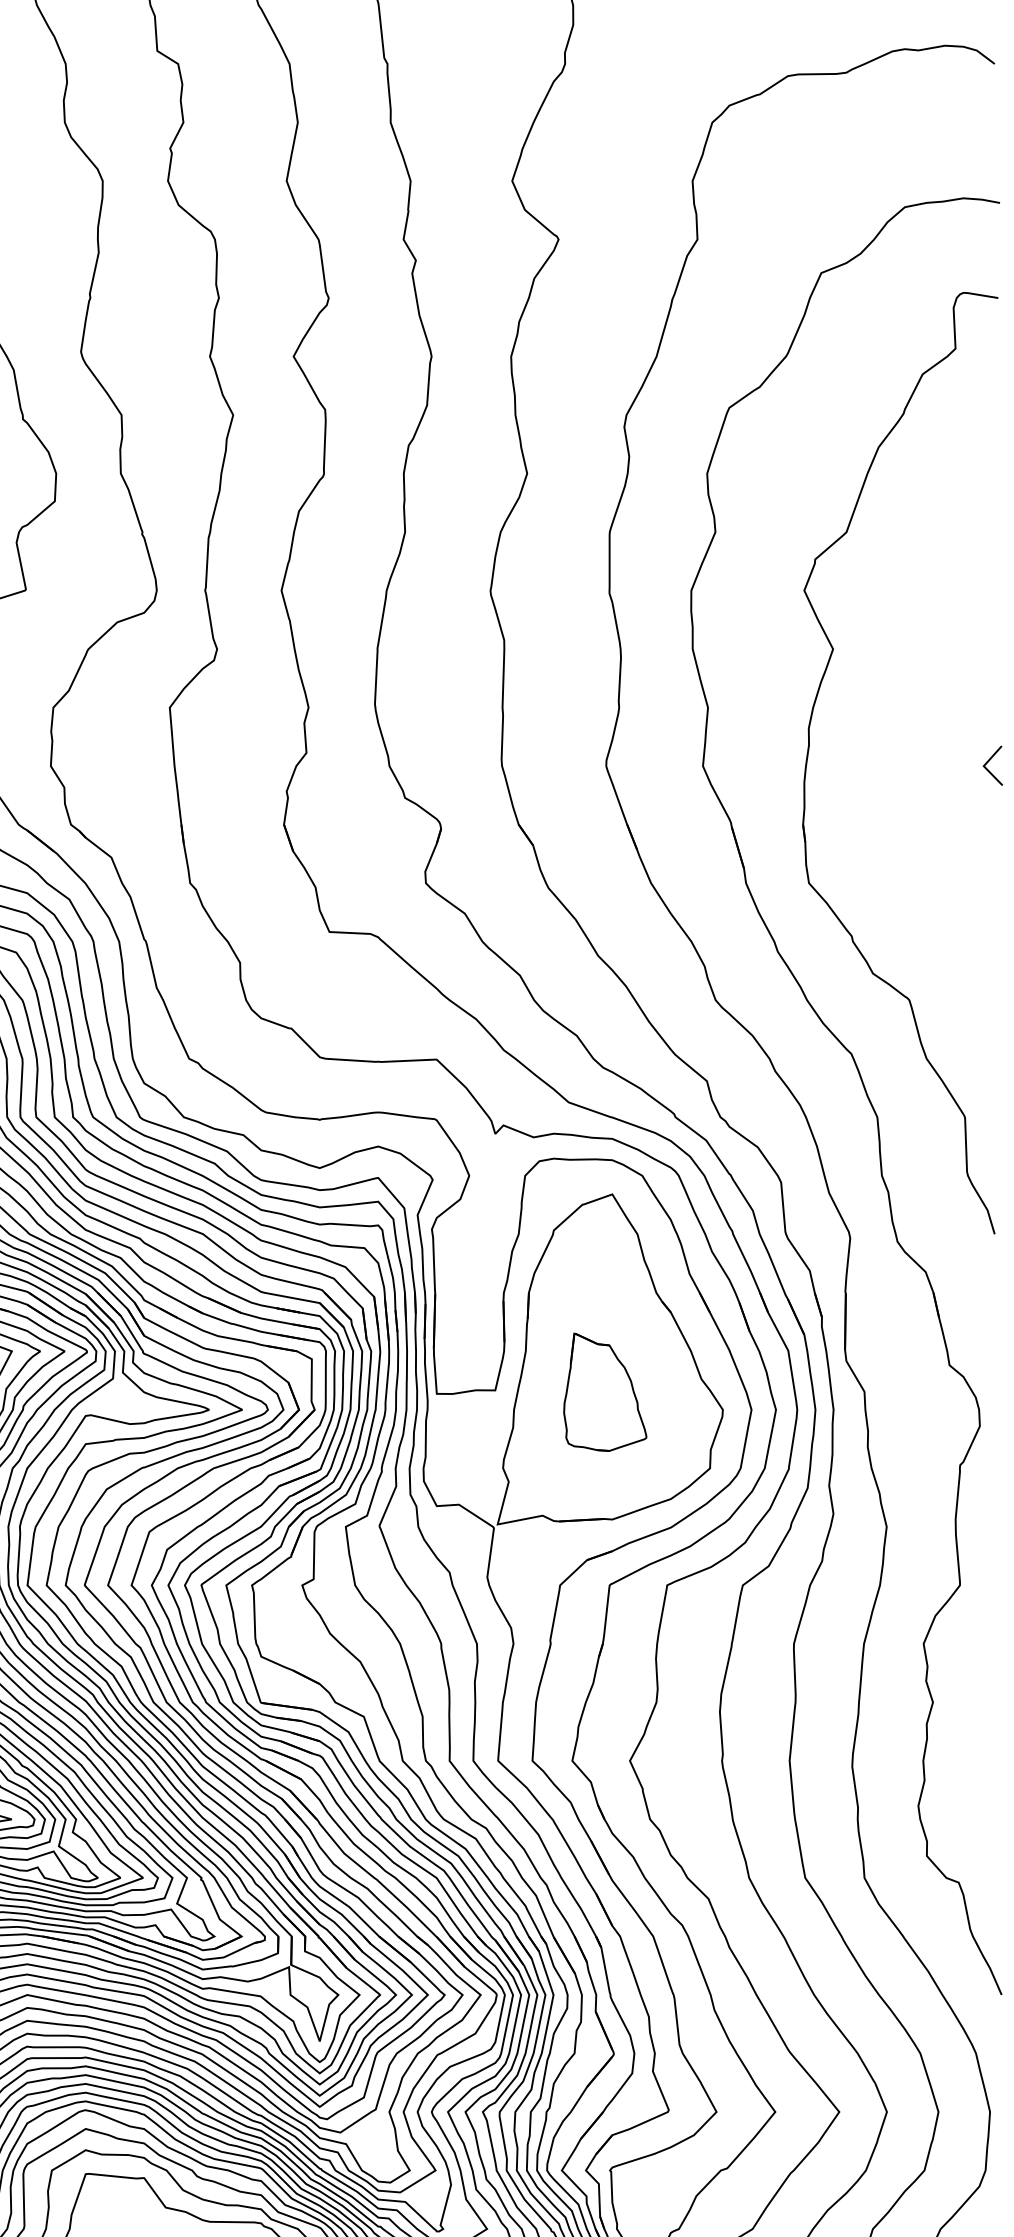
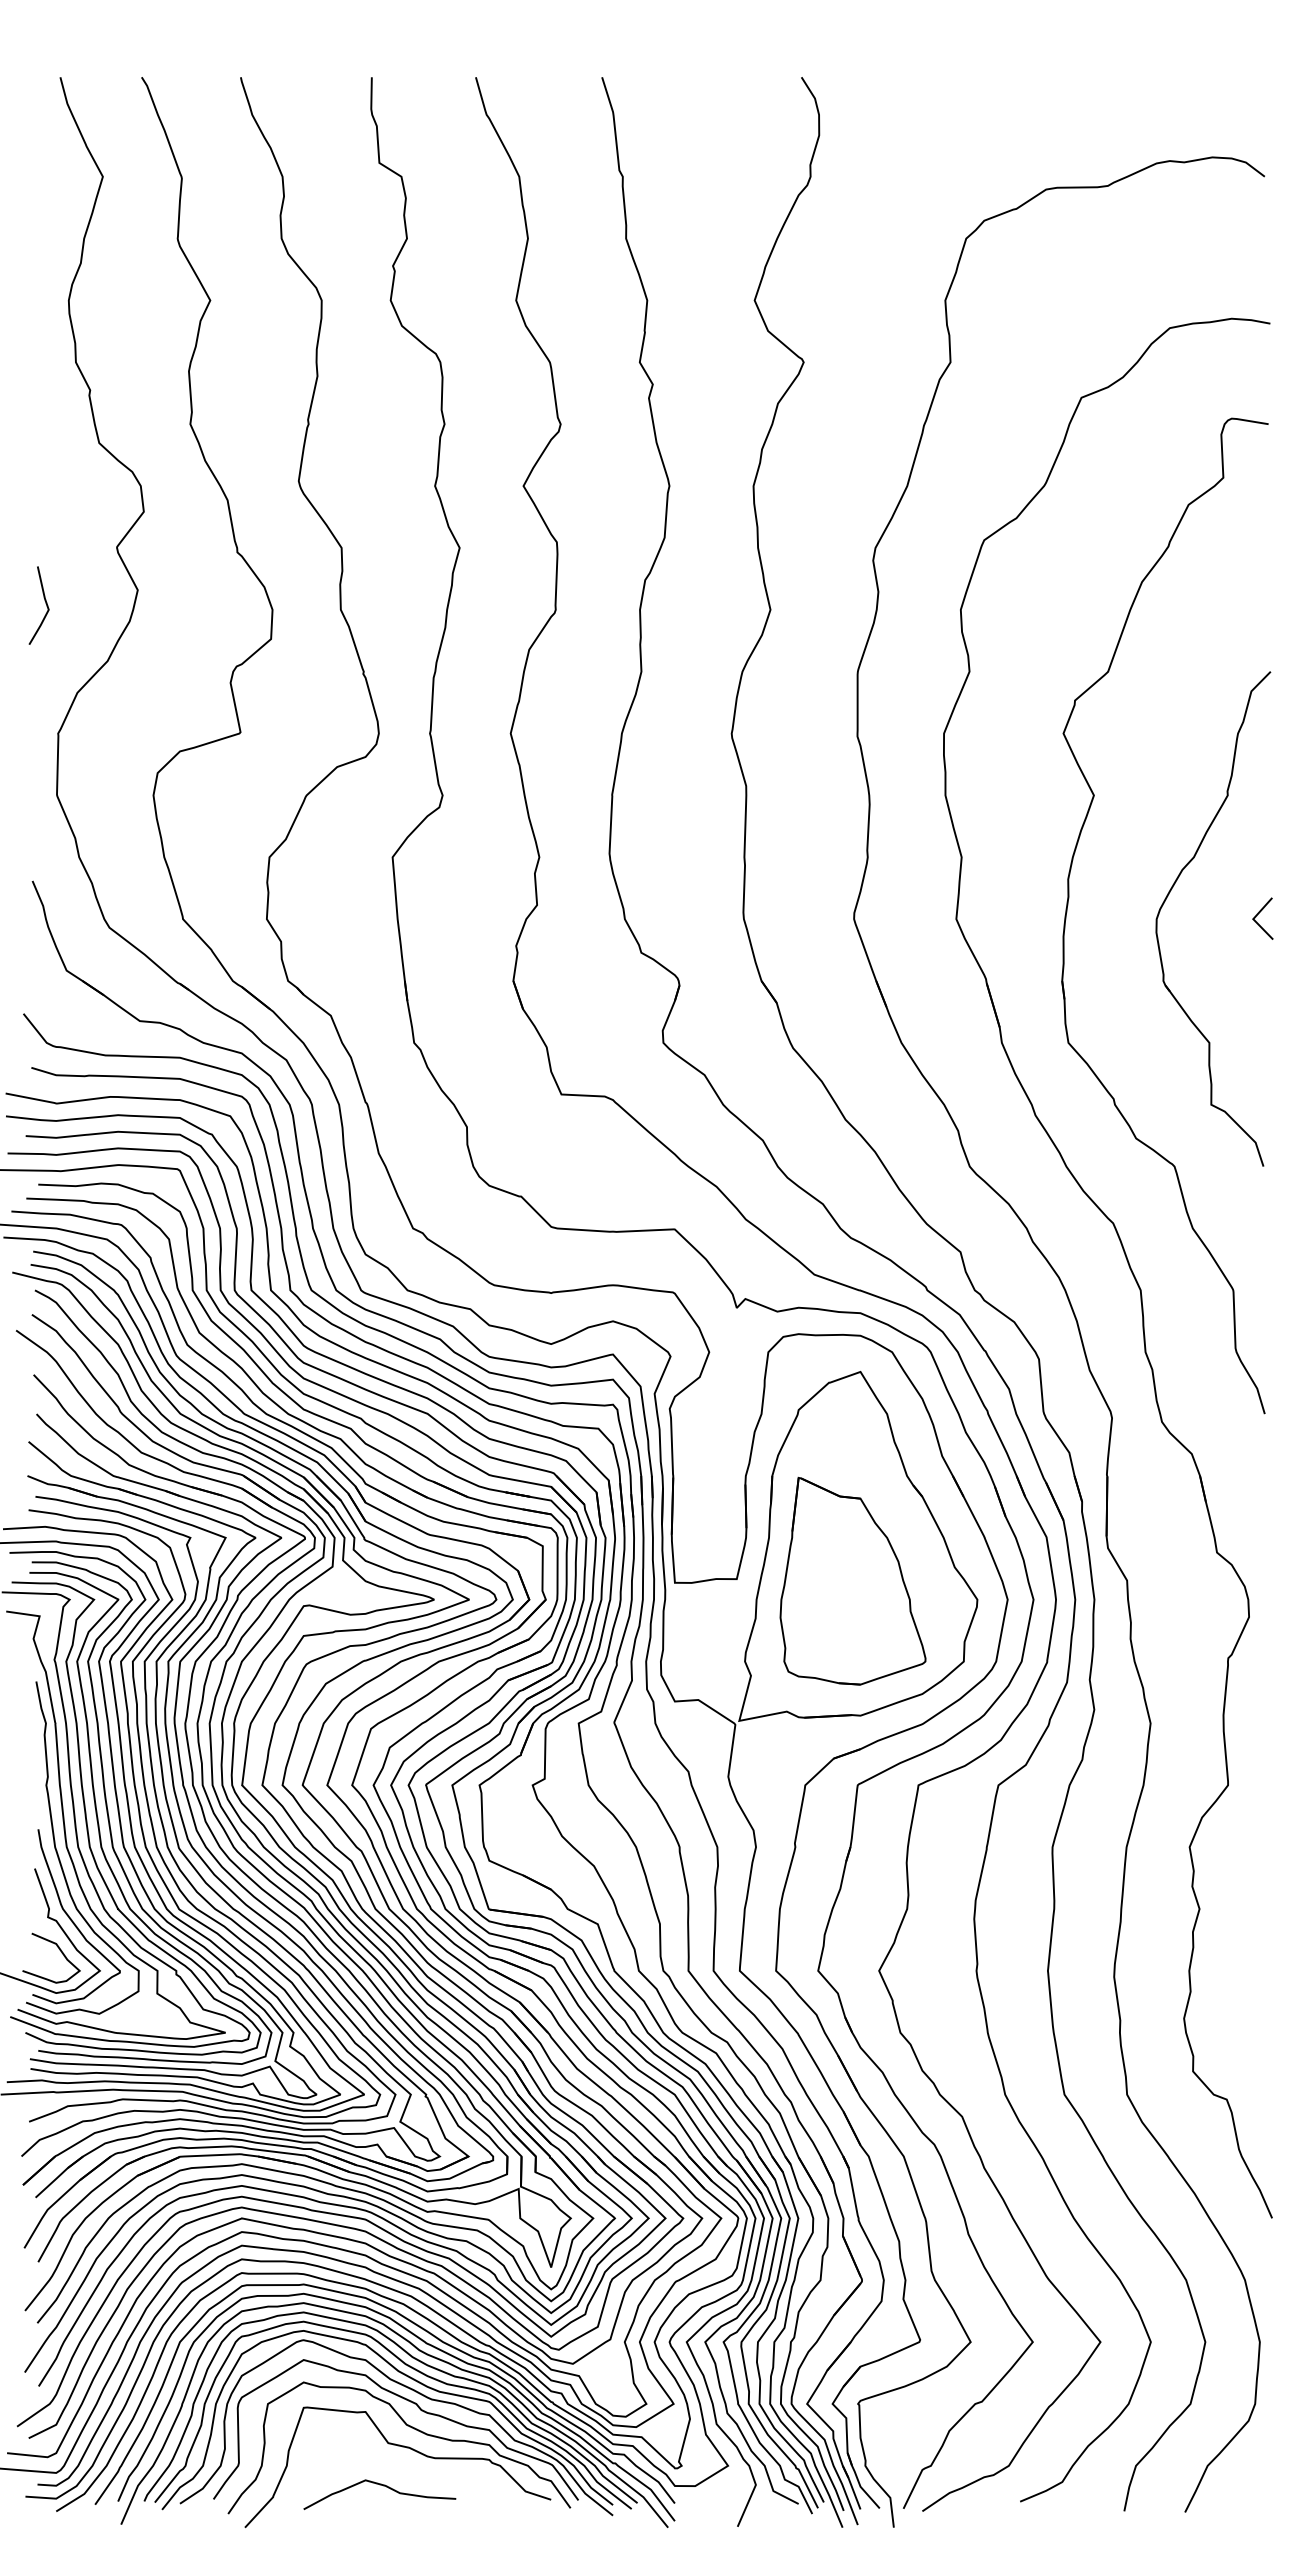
part: (903, 744) -> (1168, 896), added
part: (604, 1391) -> (852, 1580), size x1.67

